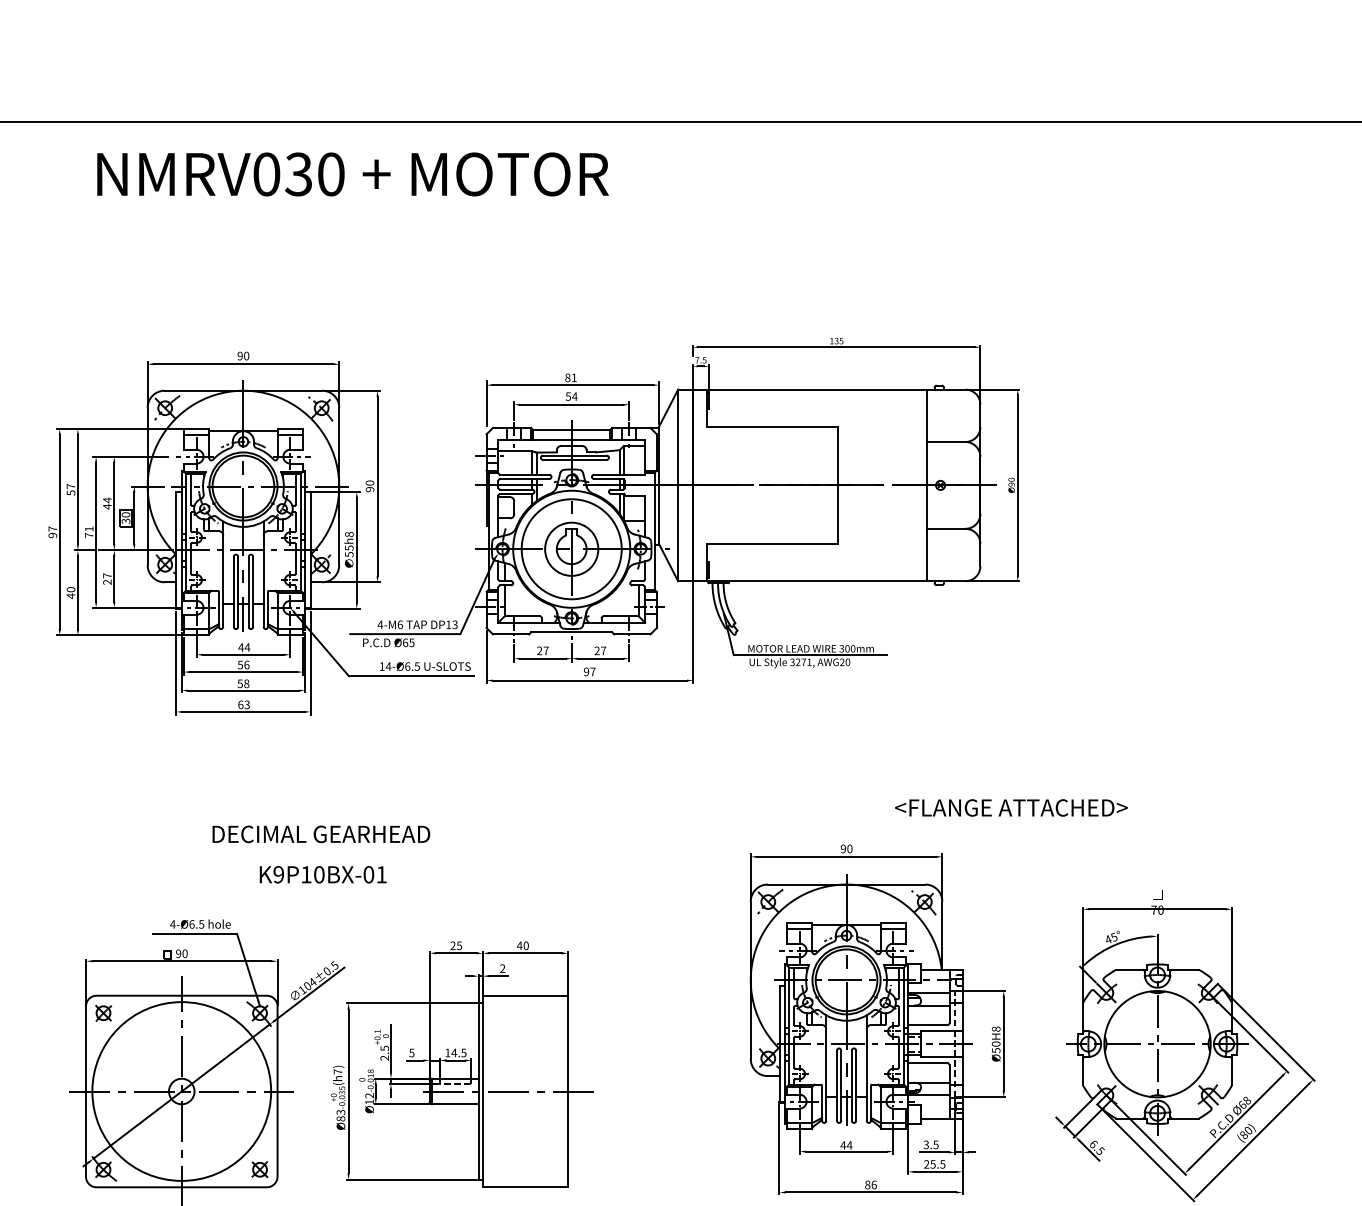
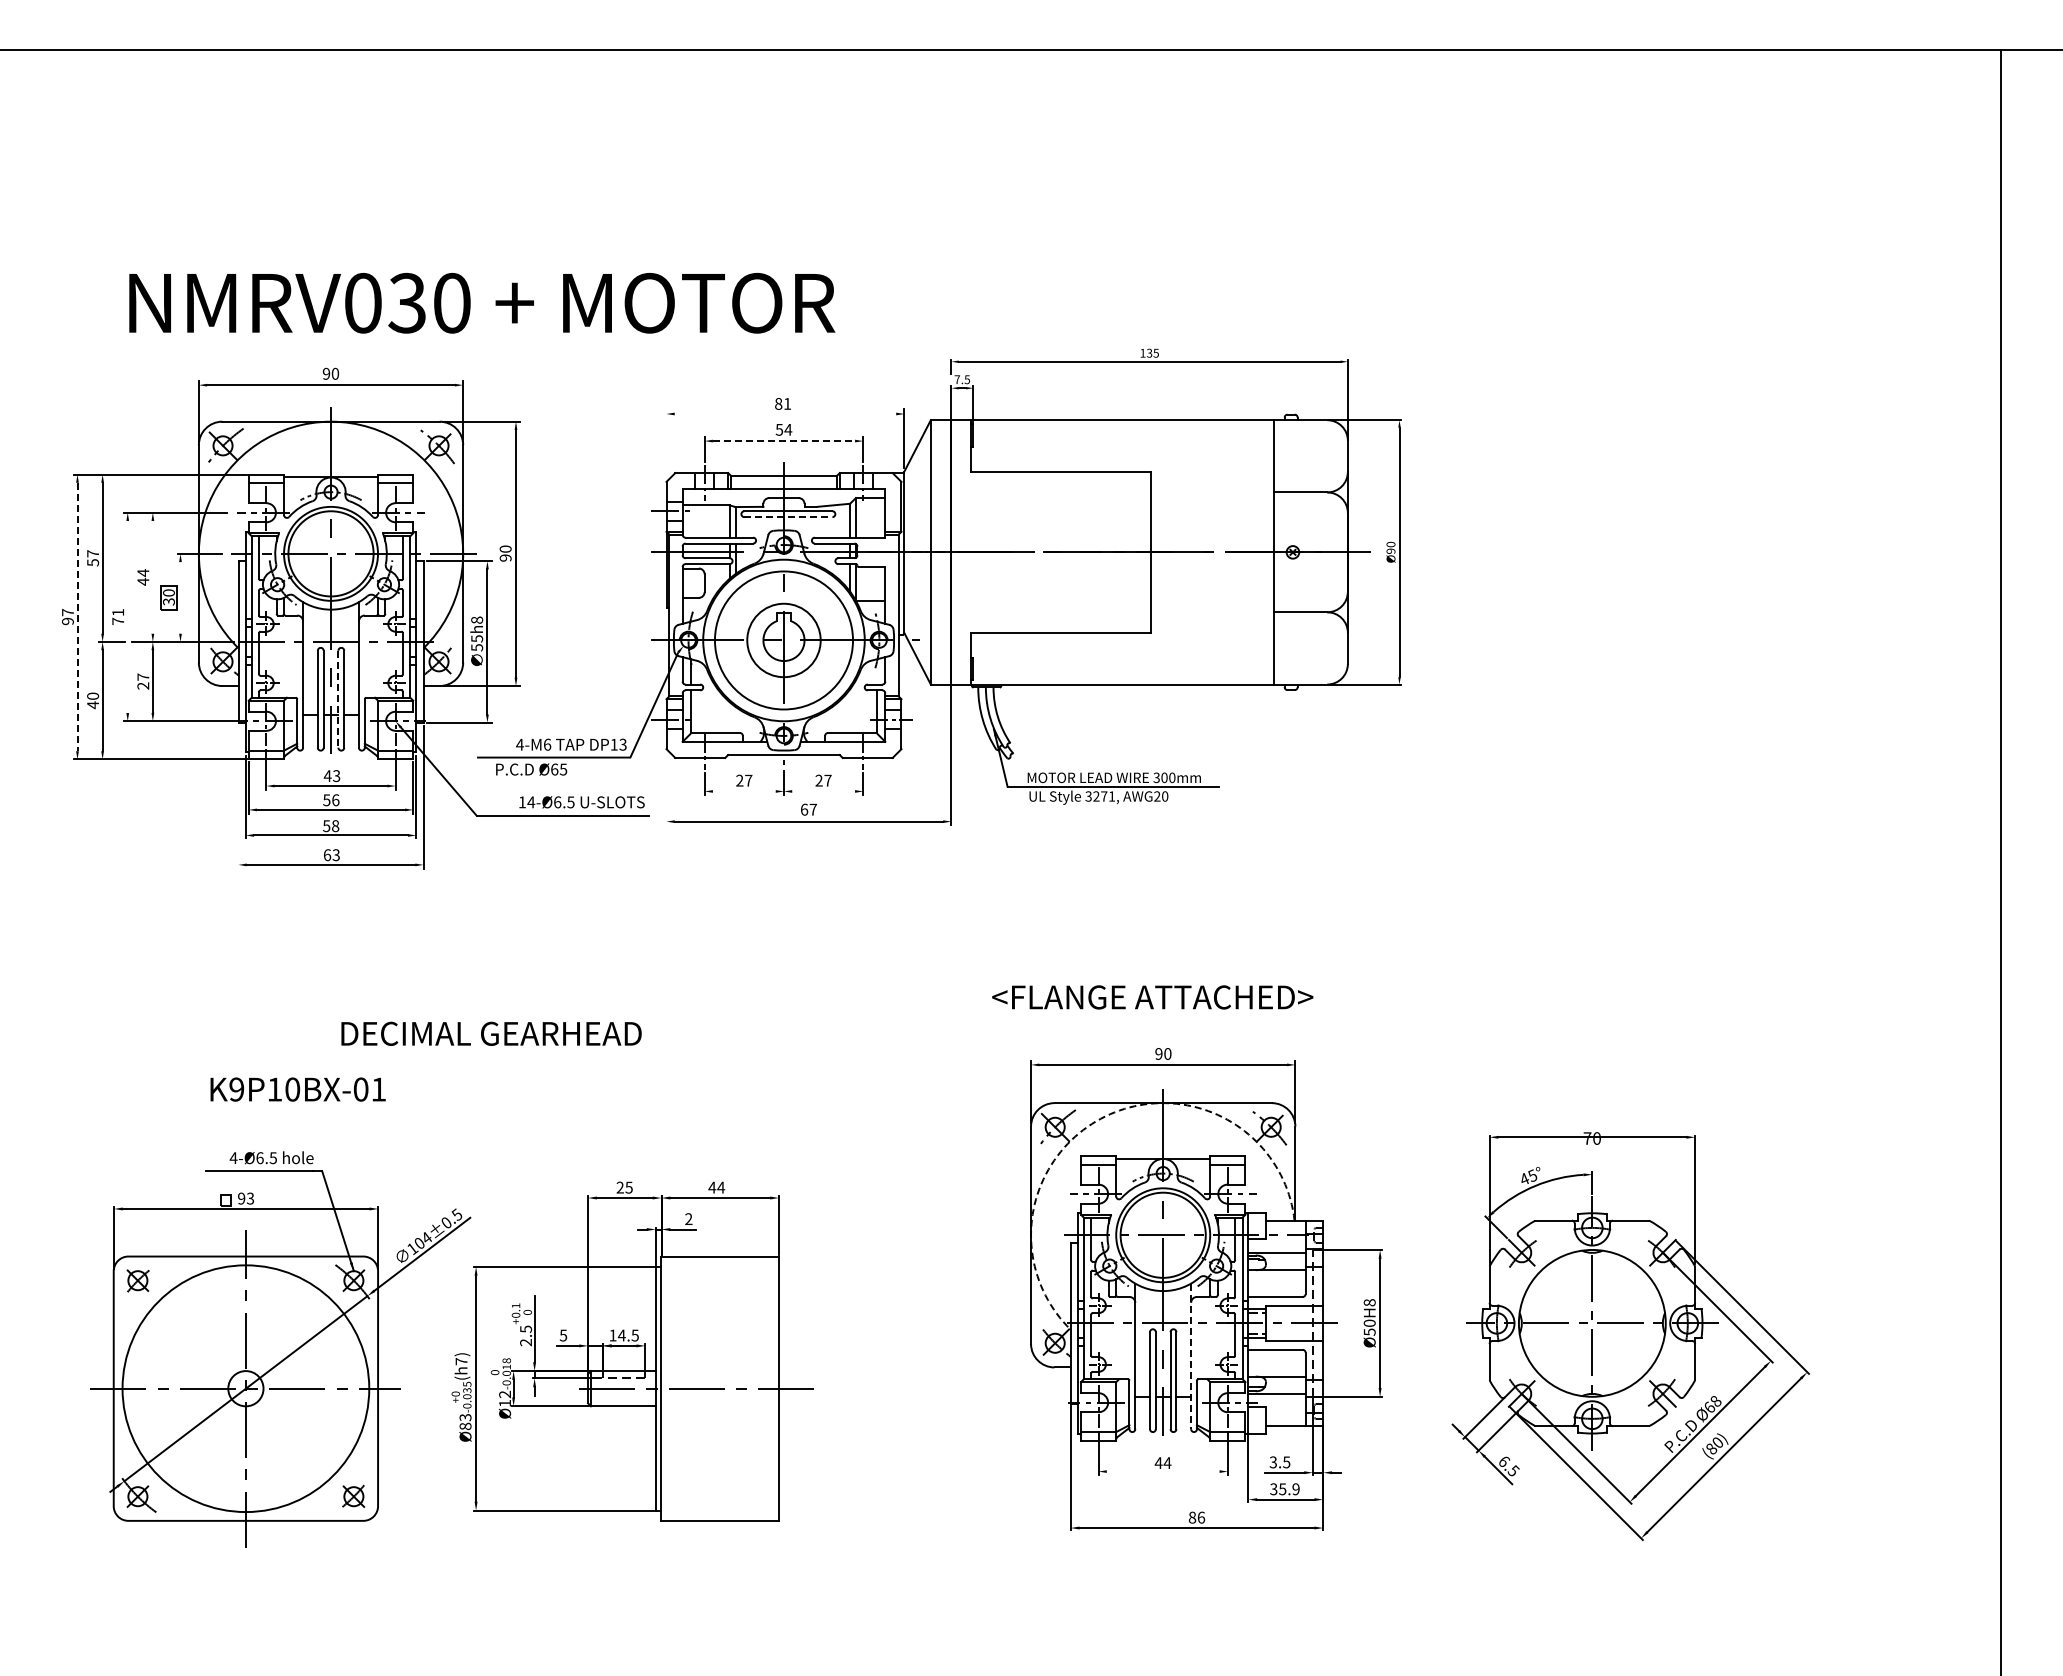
text: (353, 174) -> (482, 303), moved
line: (572, 385) -> (785, 414), removed
line: (486, 402) -> (666, 438), removed
line: (572, 405) -> (784, 441), solid -> dashed
line: (574, 460) -> (788, 517), solid -> dashed
line: (114, 502) -> (152, 576), removed
line: (134, 518) -> (180, 597), removed
line: (95, 531) -> (127, 616), removed
line: (59, 532) -> (77, 617), solid -> dashed
line: (248, 592) -> (338, 699), solid -> dashed
text: (247, 647) -> (336, 776), 44 -> 43
line: (486, 656) -> (666, 788), removed
line: (542, 658) -> (743, 791), removed
line: (600, 658) -> (823, 791), removed
line: (176, 663) -> (238, 797), removed
text: (586, 671) -> (804, 809), 97 -> 67
text: (1011, 808) -> (1152, 997), moved
text: (321, 834) -> (491, 1033), moved
text: (322, 874) -> (297, 1089), moved
arc: (804, 894) -> (1105, 1116), solid -> dashed
text: (526, 945) -> (721, 1187), 40 -> 44
text: (185, 953) -> (250, 1198), 90 -> 93
line: (867, 1068) -> (1191, 1356), solid -> dashed
line: (846, 1151) -> (1162, 1471), removed
text: (934, 1164) -> (1284, 1489), 25.5 -> 35.9

